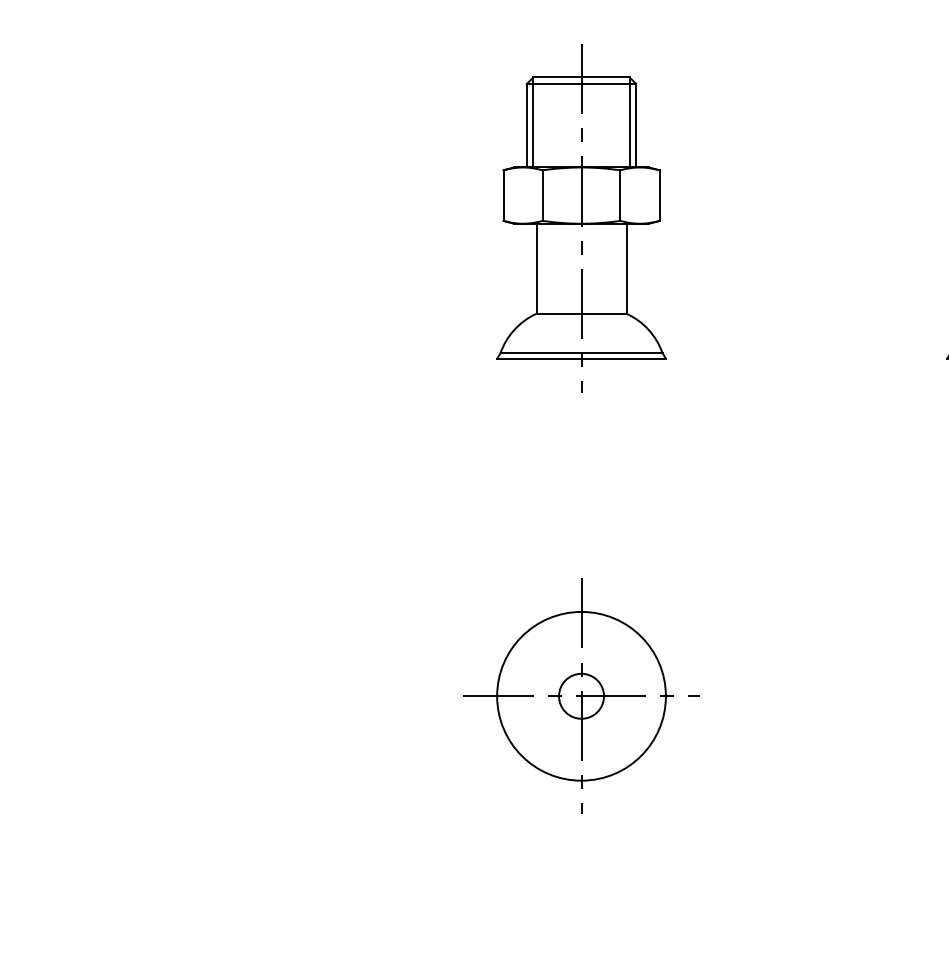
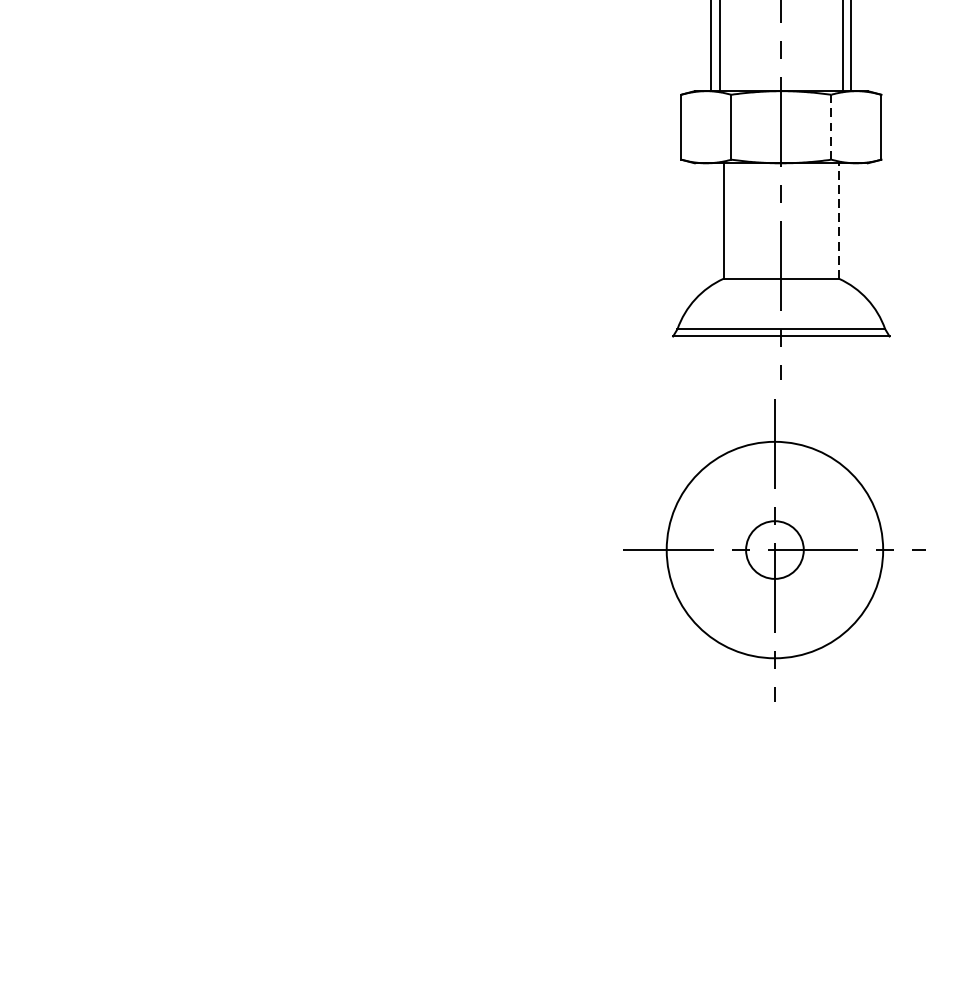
line: (620, 195) -> (831, 127), solid -> dashed
line: (626, 268) -> (839, 220), solid -> dashed
part: (581, 695) -> (774, 549), moved

